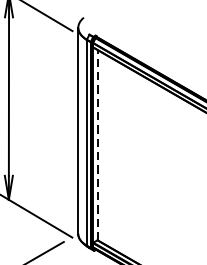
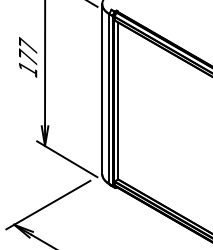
line: (97, 144) -> (118, 100), dashed -> solid

